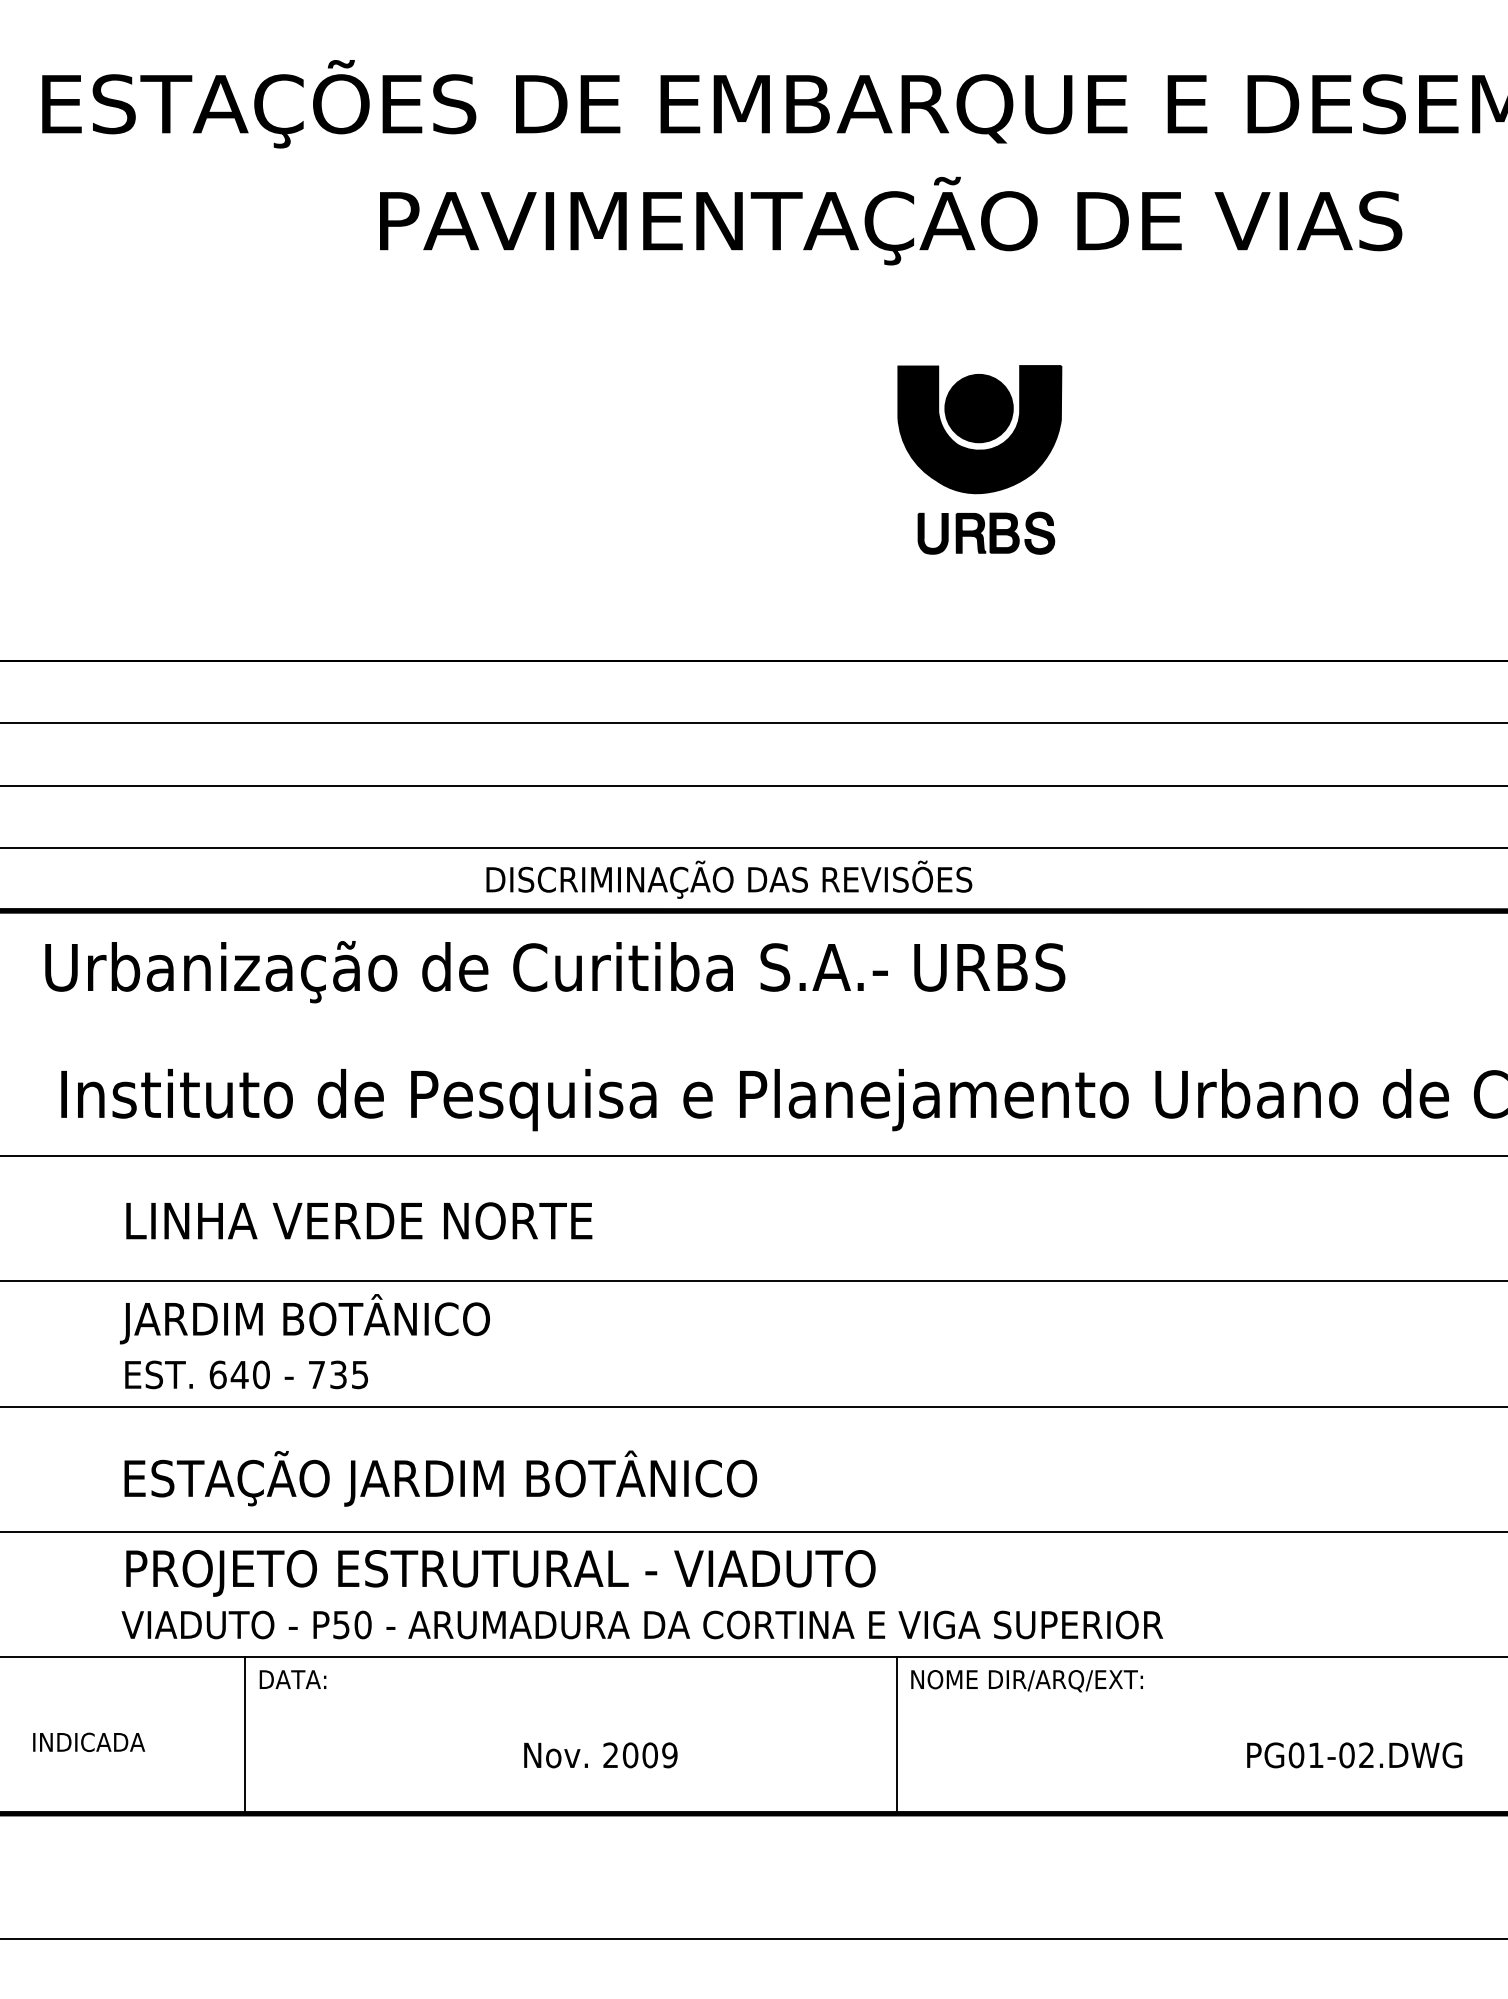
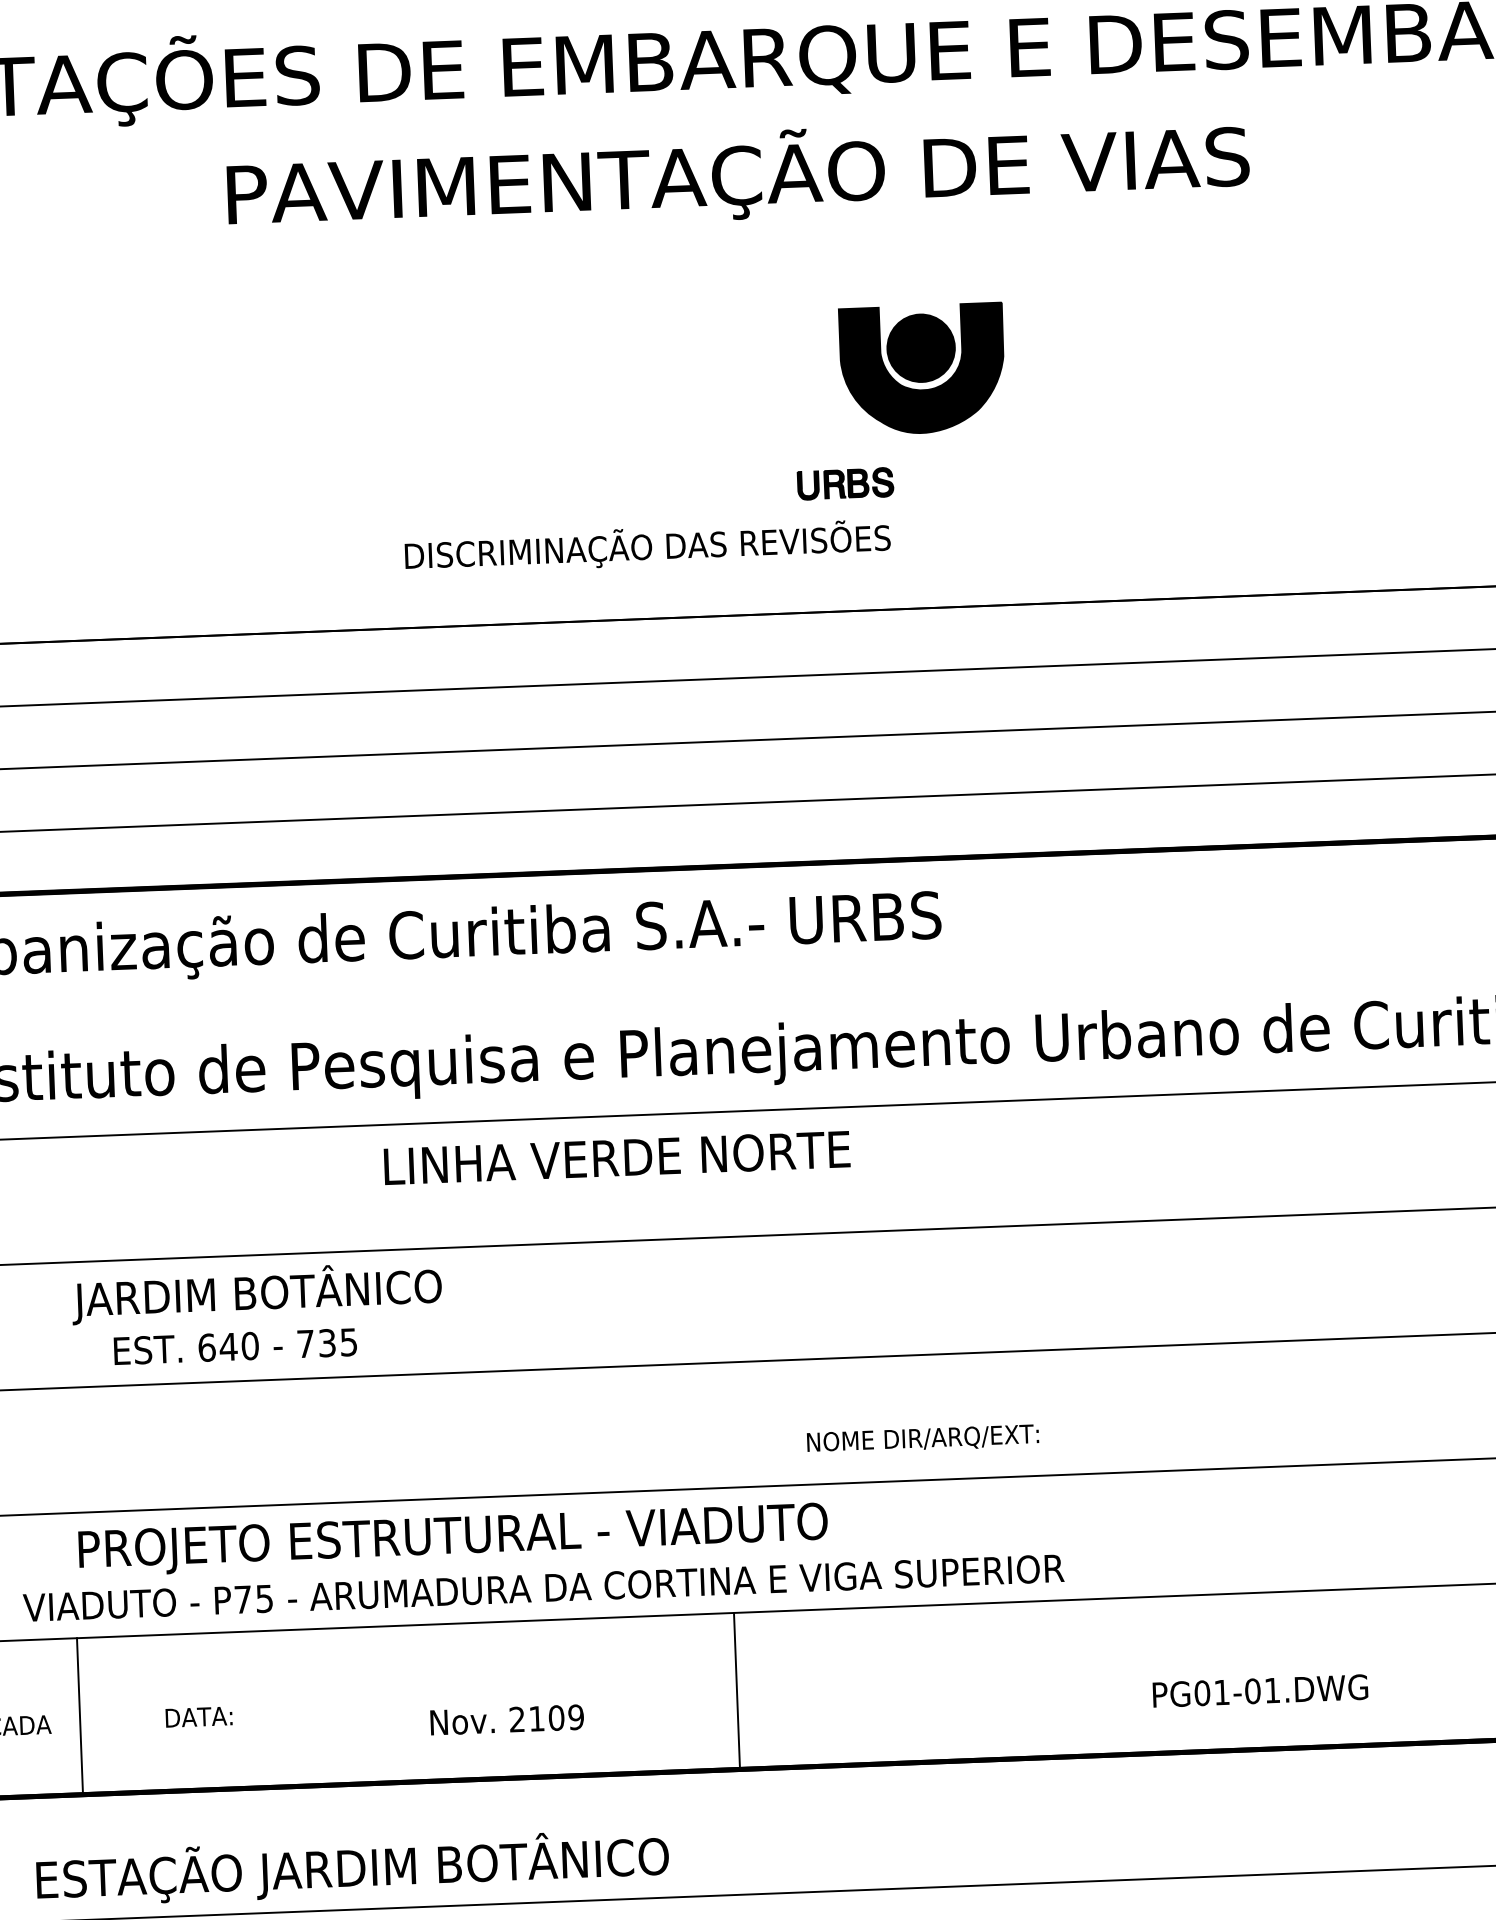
part: (979, 429) -> (922, 369), moved
part: (986, 532) -> (845, 483), size x0.7
text: (729, 879) -> (647, 546), moved
text: (359, 1220) -> (617, 1157), moved
text: (304, 1319) -> (256, 1293), moved
text: (246, 1374) -> (235, 1346), moved
text: (440, 1478) -> (352, 1868), moved
text: (500, 1573) -> (452, 1540), moved
text: (352, 1624) -> (254, 1598), P50 -> P75
text: (292, 1679) -> (198, 1716), moved
text: (1026, 1681) -> (922, 1439), moved
line: (245, 1735) -> (80, 1716), moved
line: (896, 1735) -> (736, 1691), moved
text: (1366, 1754) -> (1272, 1689), PG01-02.DWG -> PG01-01.DWG
text: (630, 1755) -> (536, 1718), 2009 -> 2109

